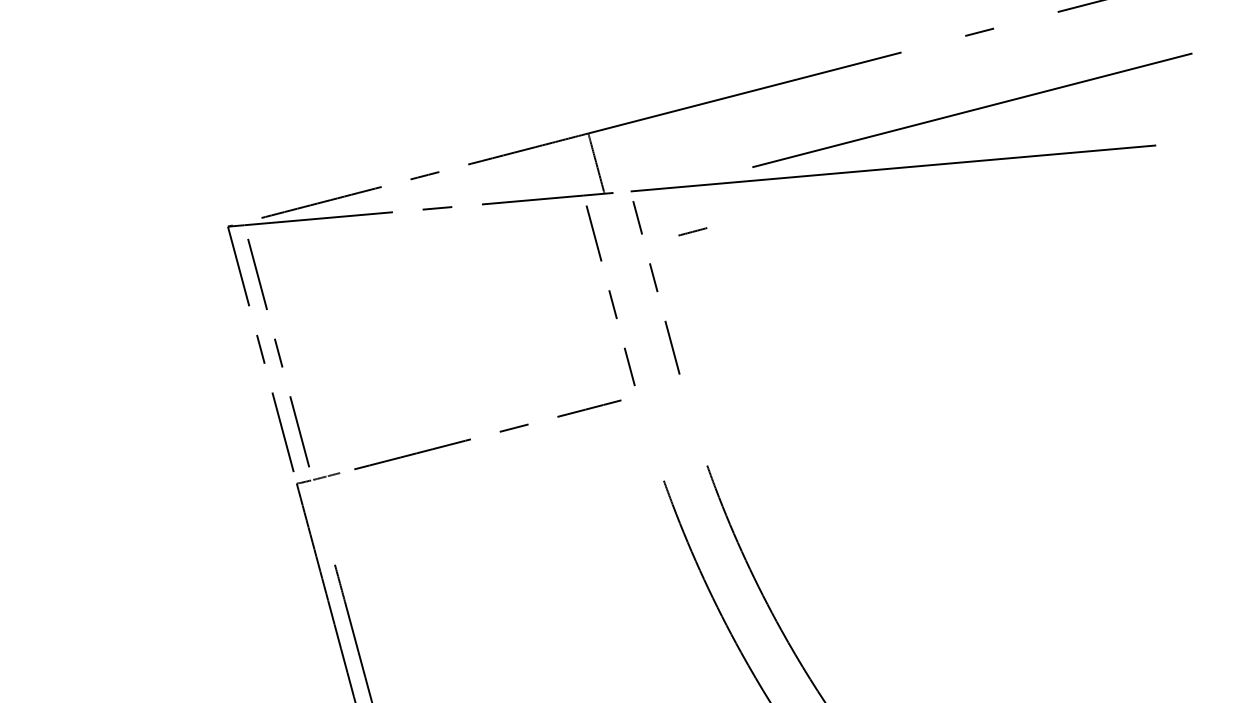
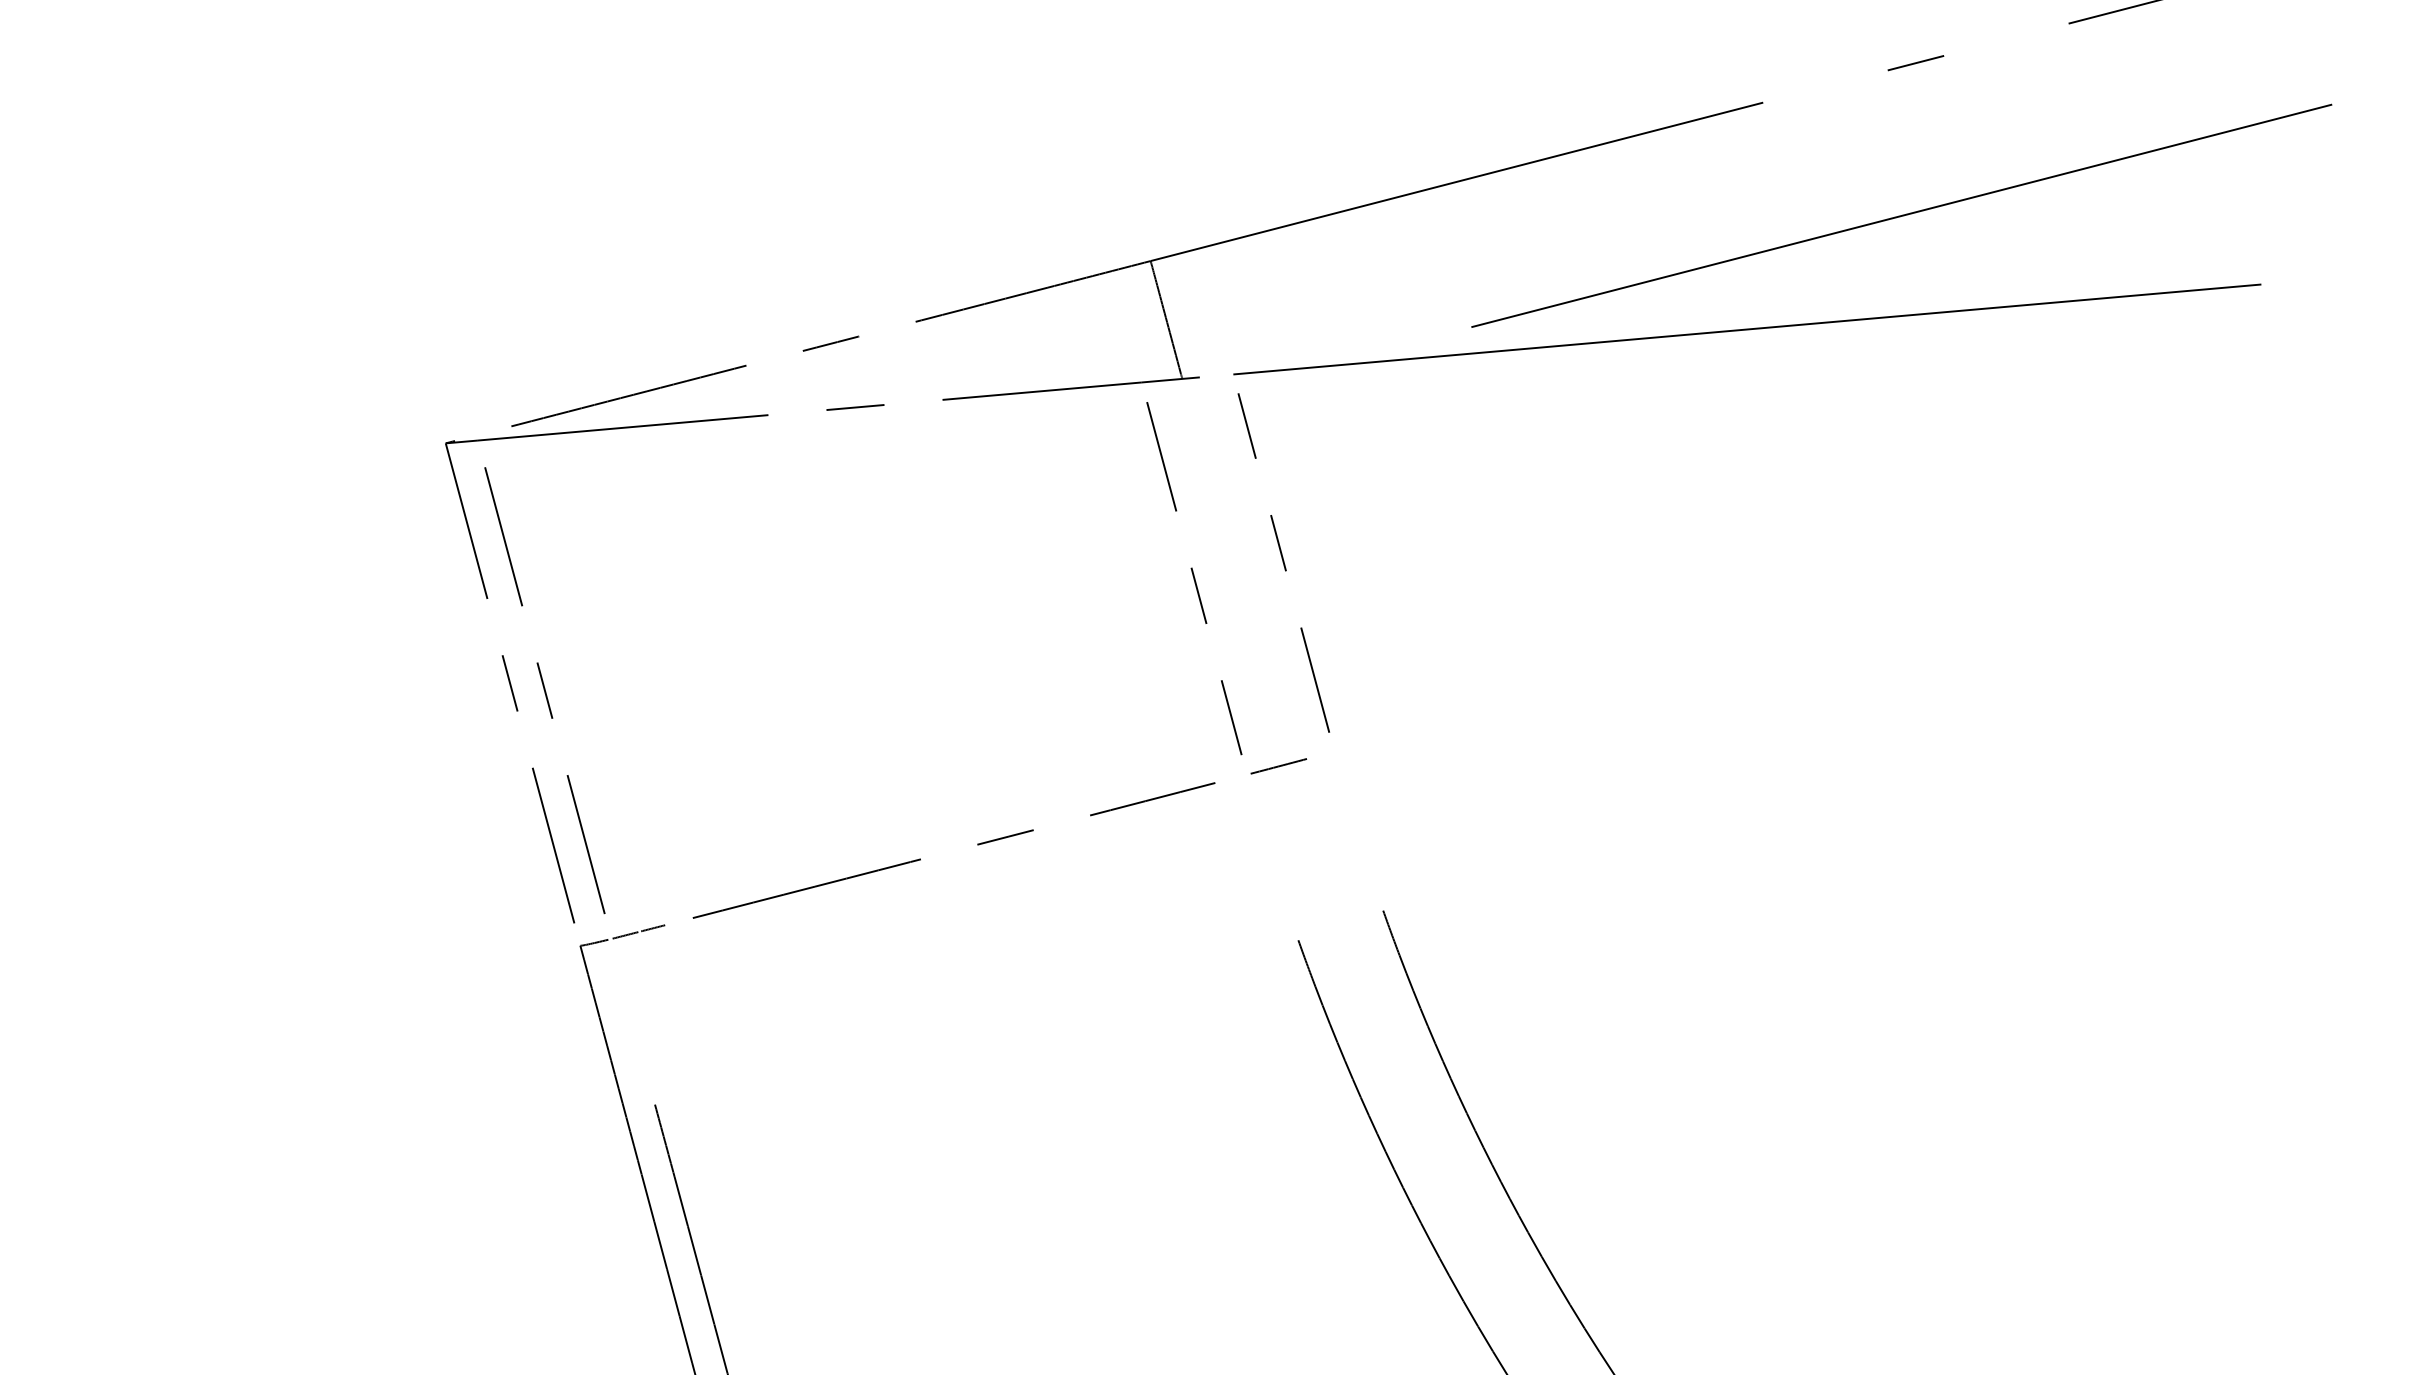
line: (692, 231) -> (1278, 765), moved

